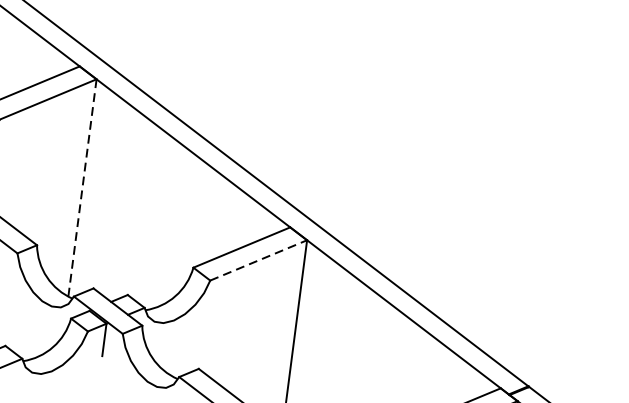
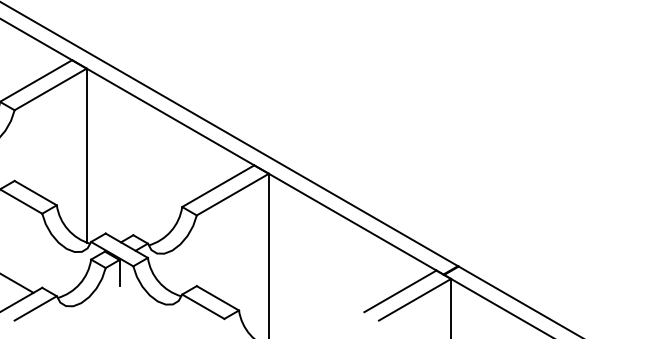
line: (82, 189) -> (86, 156), dashed -> solid
line: (258, 260) -> (232, 194), dashed -> solid

